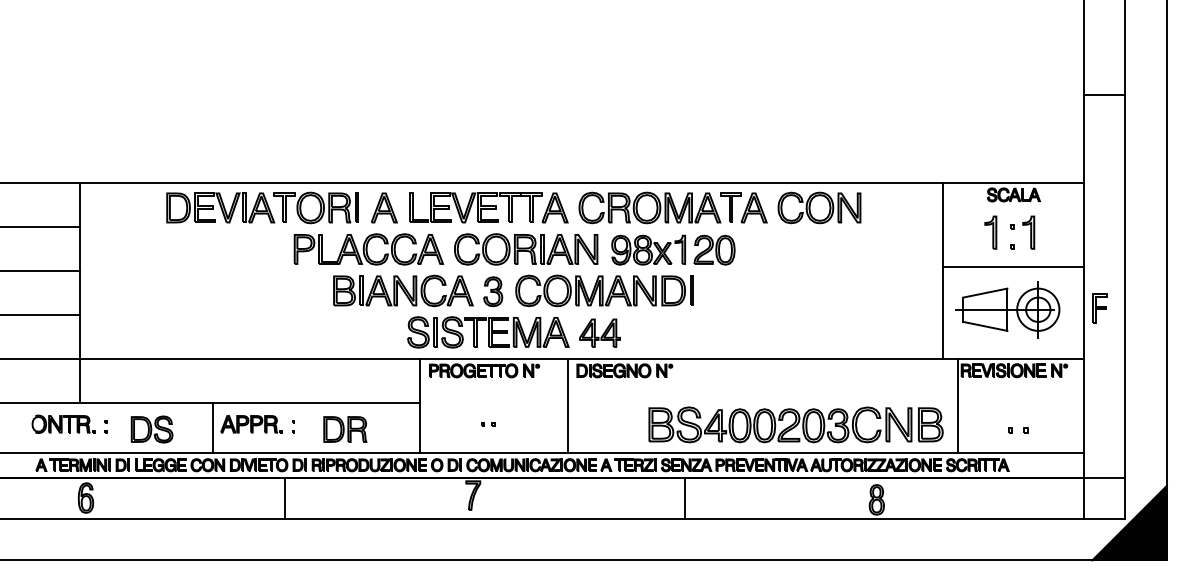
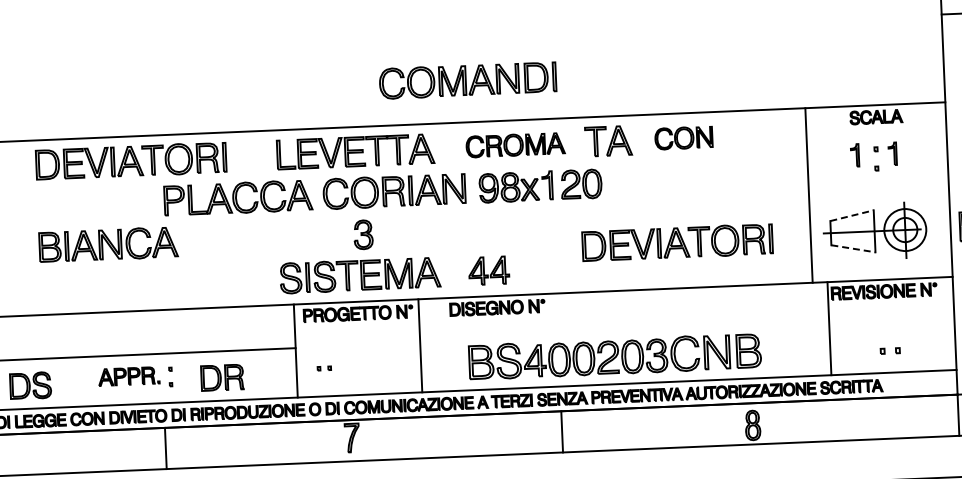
part: (384, 207) -> (252, 155), removed
part: (649, 207) -> (515, 144), size x0.7
part: (819, 207) -> (683, 137), size x0.7
part: (990, 232) -> (854, 155), size x0.7
part: (1028, 232) -> (892, 153), size x0.7
line: (1012, 266) -> (877, 188), removed
part: (403, 290) -> (108, 244), moved
part: (604, 290) -> (467, 80), moved
line: (985, 293) -> (852, 216), solid -> dashed
part: (808, 312) -> (677, 242), added
line: (985, 326) -> (853, 248), solid -> dashed
part: (599, 332) -> (488, 270), moved
line: (567, 405) -> (420, 345), moved
part: (488, 424) -> (324, 368), moved
part: (795, 424) -> (614, 356), moved
part: (293, 426) -> (170, 376), size x1.6
line: (212, 427) -> (90, 381), removed

